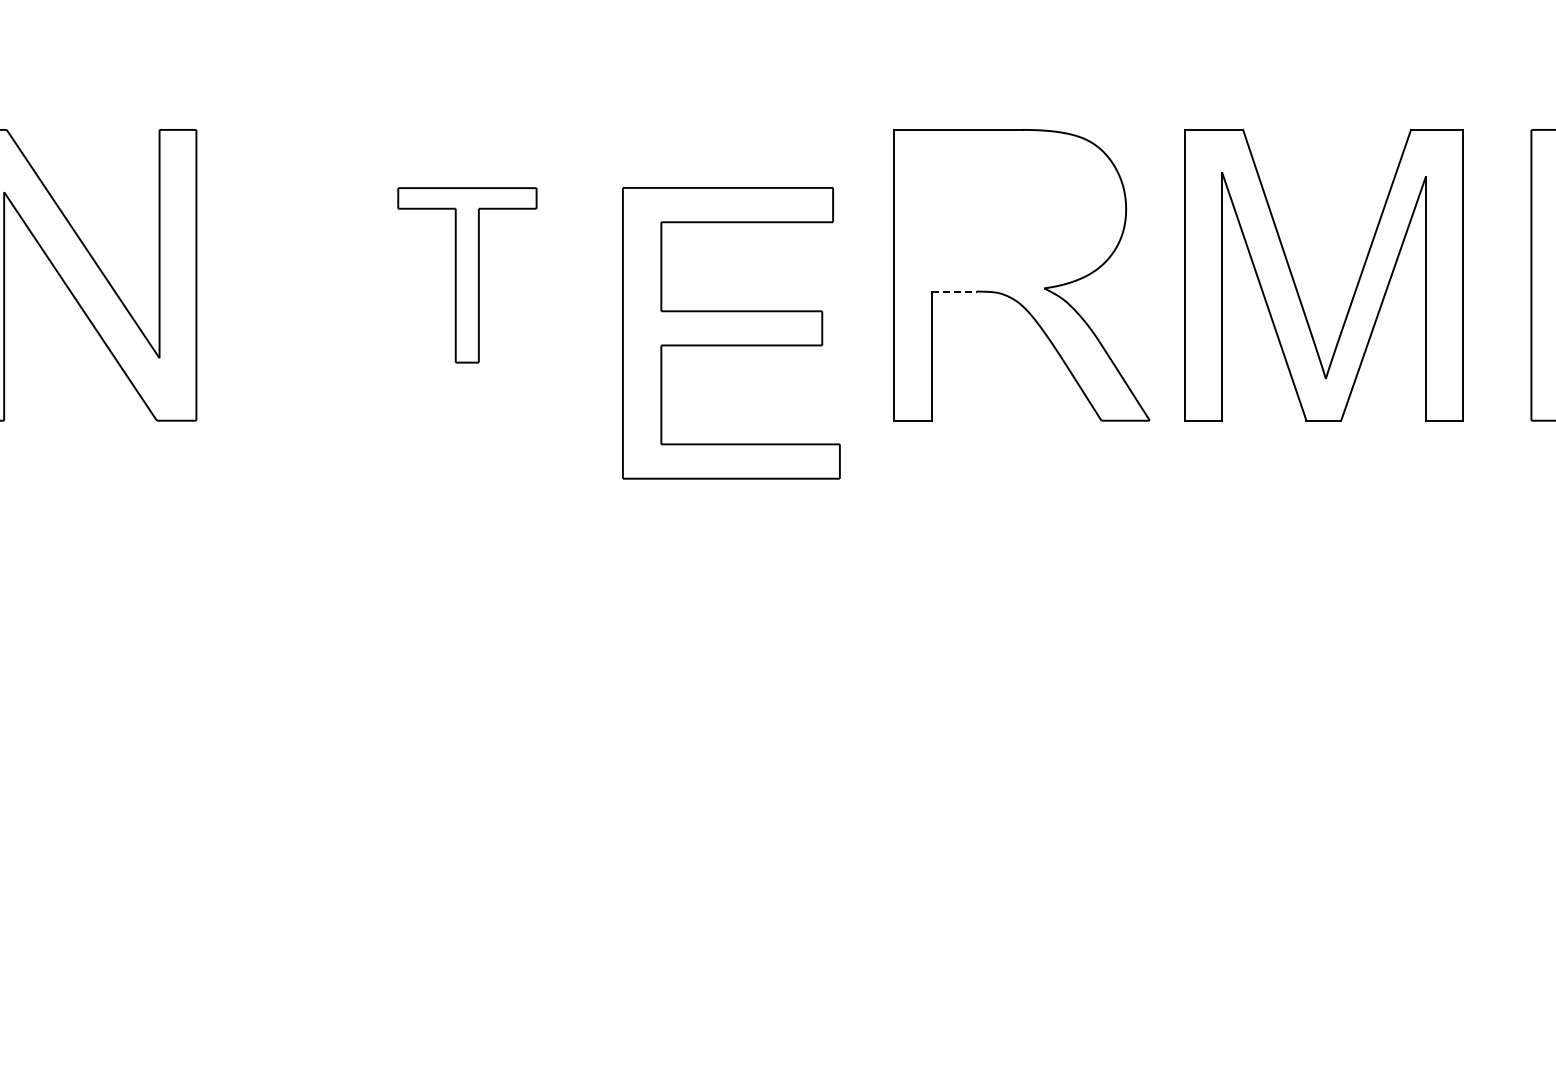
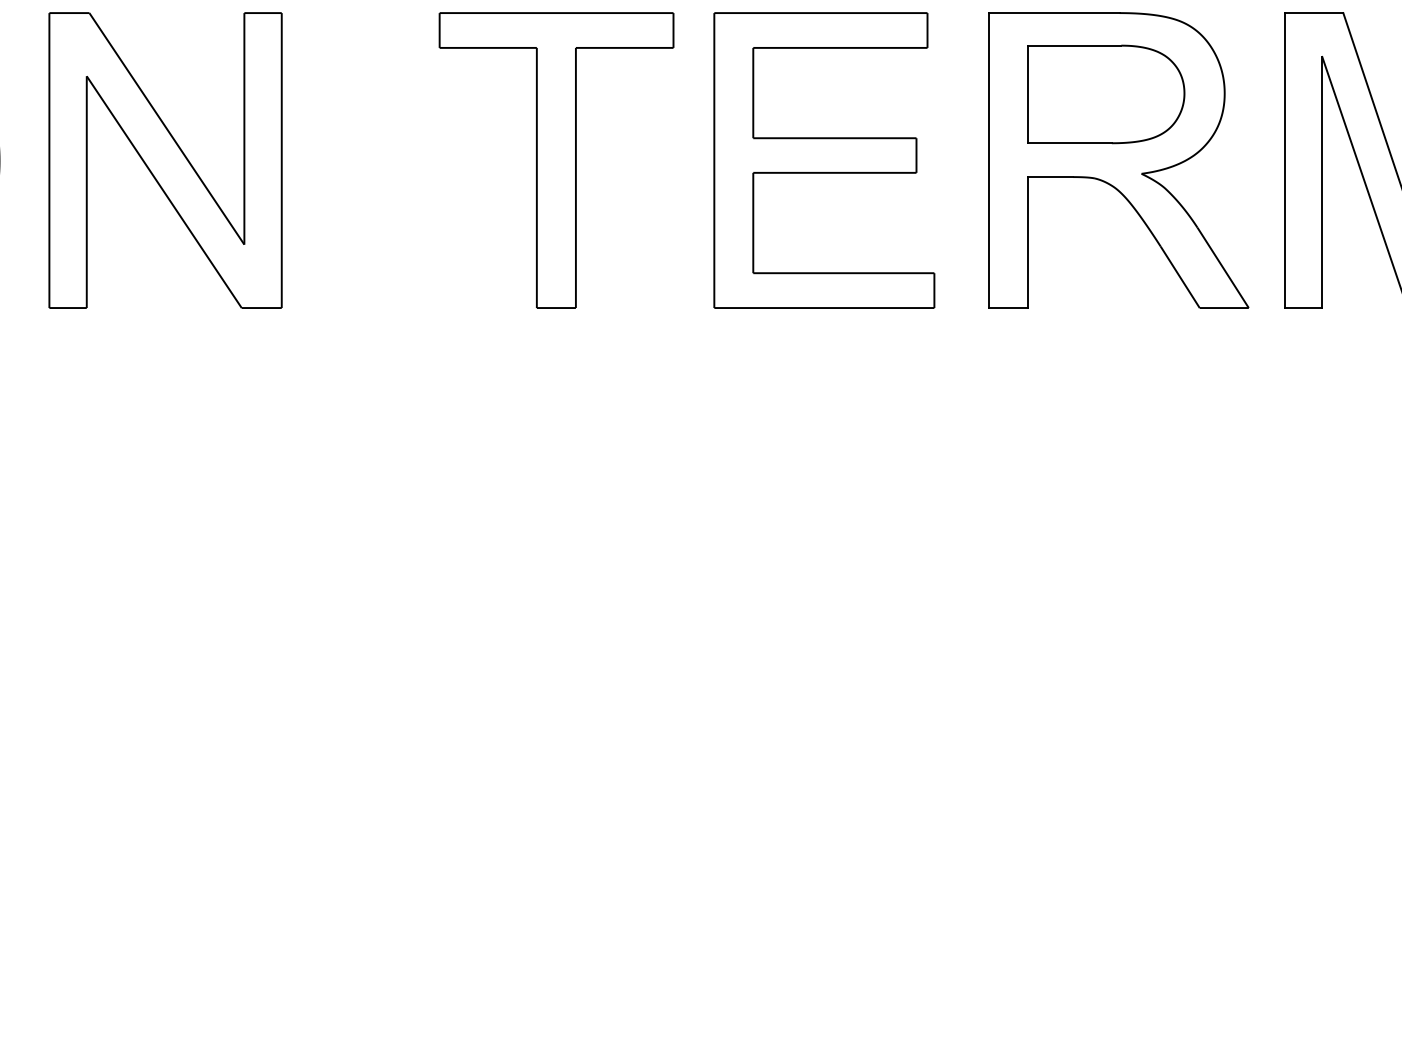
part: (1009, 210) -> (1106, 94), added
part: (467, 275) -> (556, 160), size x1.67
line: (954, 291) -> (1050, 176), dashed -> solid
part: (731, 333) -> (824, 160), moved

